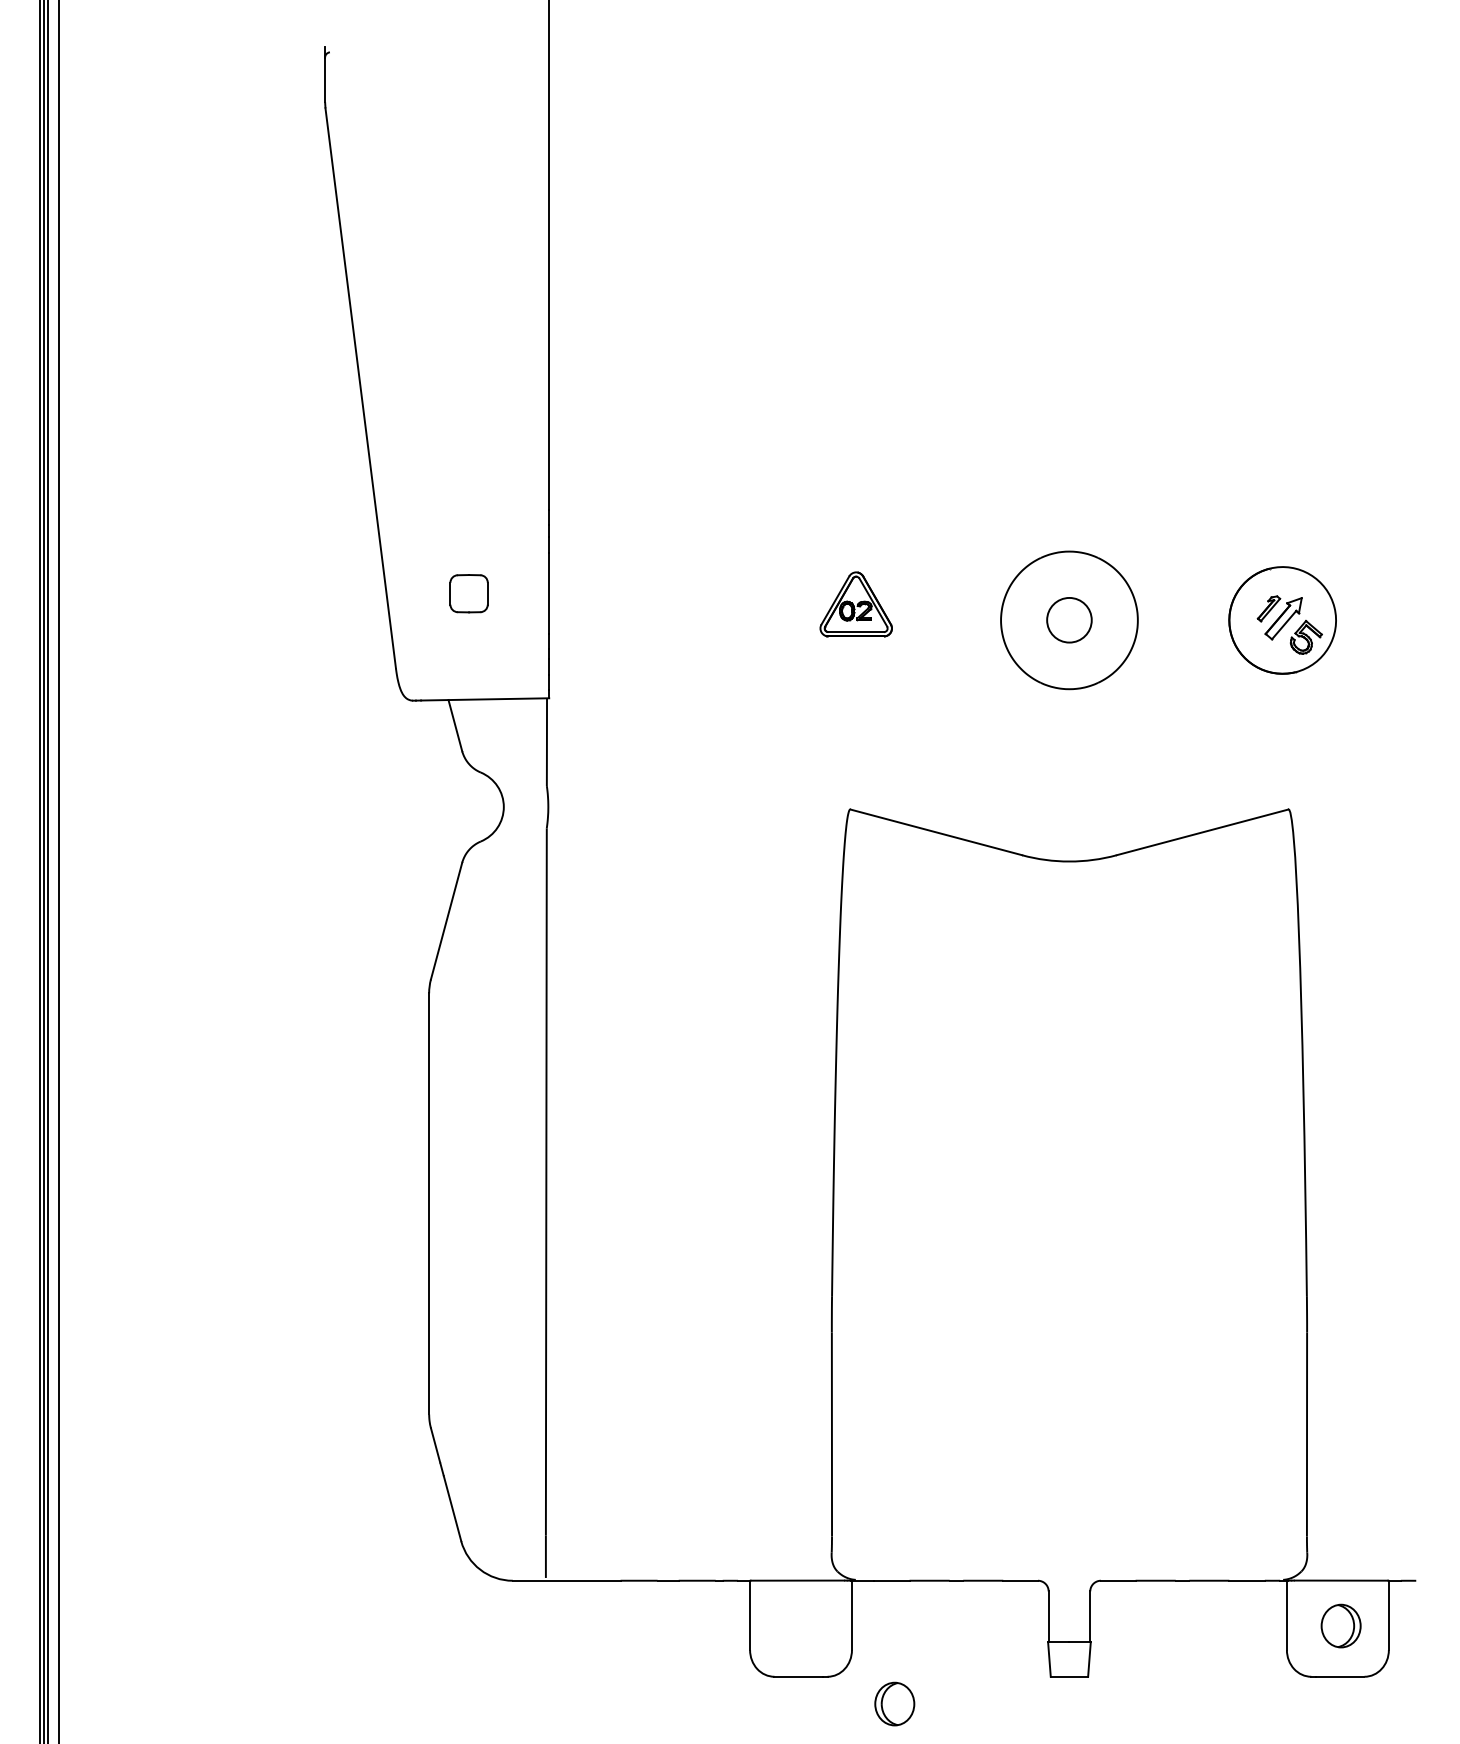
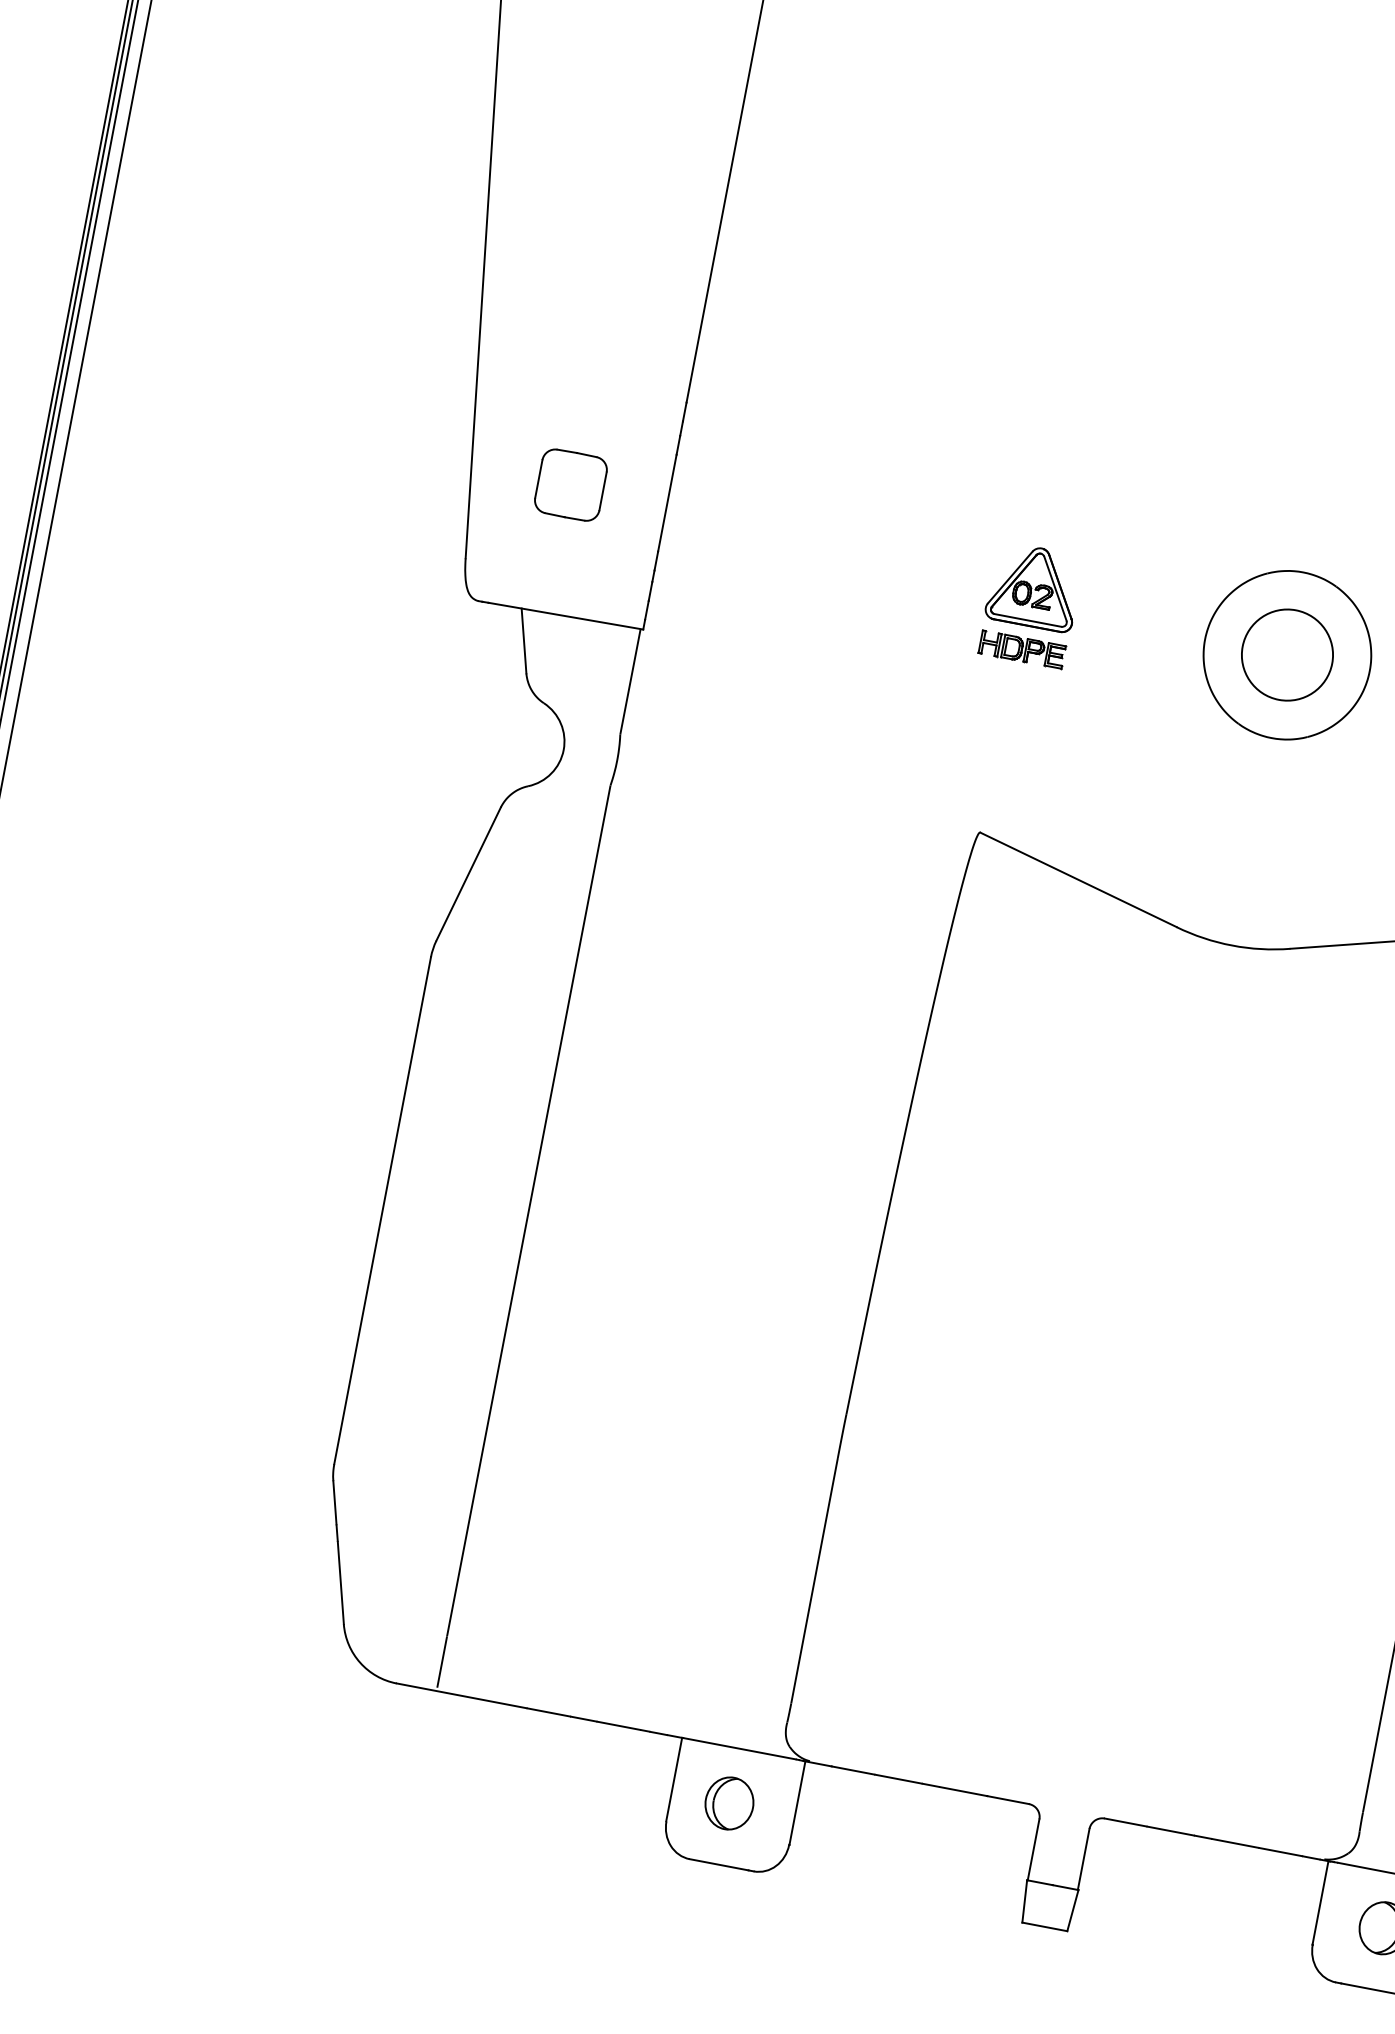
part: (468, 593) -> (570, 484), size x1.43
circle: (1069, 620) -> (1287, 655), size x1.67
part: (856, 656) -> (1022, 649), added
part: (894, 1703) -> (729, 1802), moved

